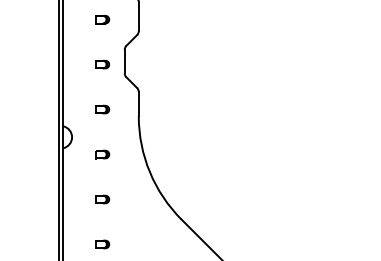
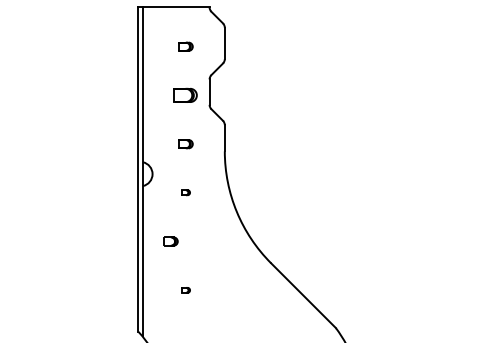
part: (102, 64) -> (185, 95), size x1.6
part: (102, 154) -> (185, 192), size x0.6
part: (102, 199) -> (170, 241), moved
part: (102, 244) -> (185, 290), size x0.6

